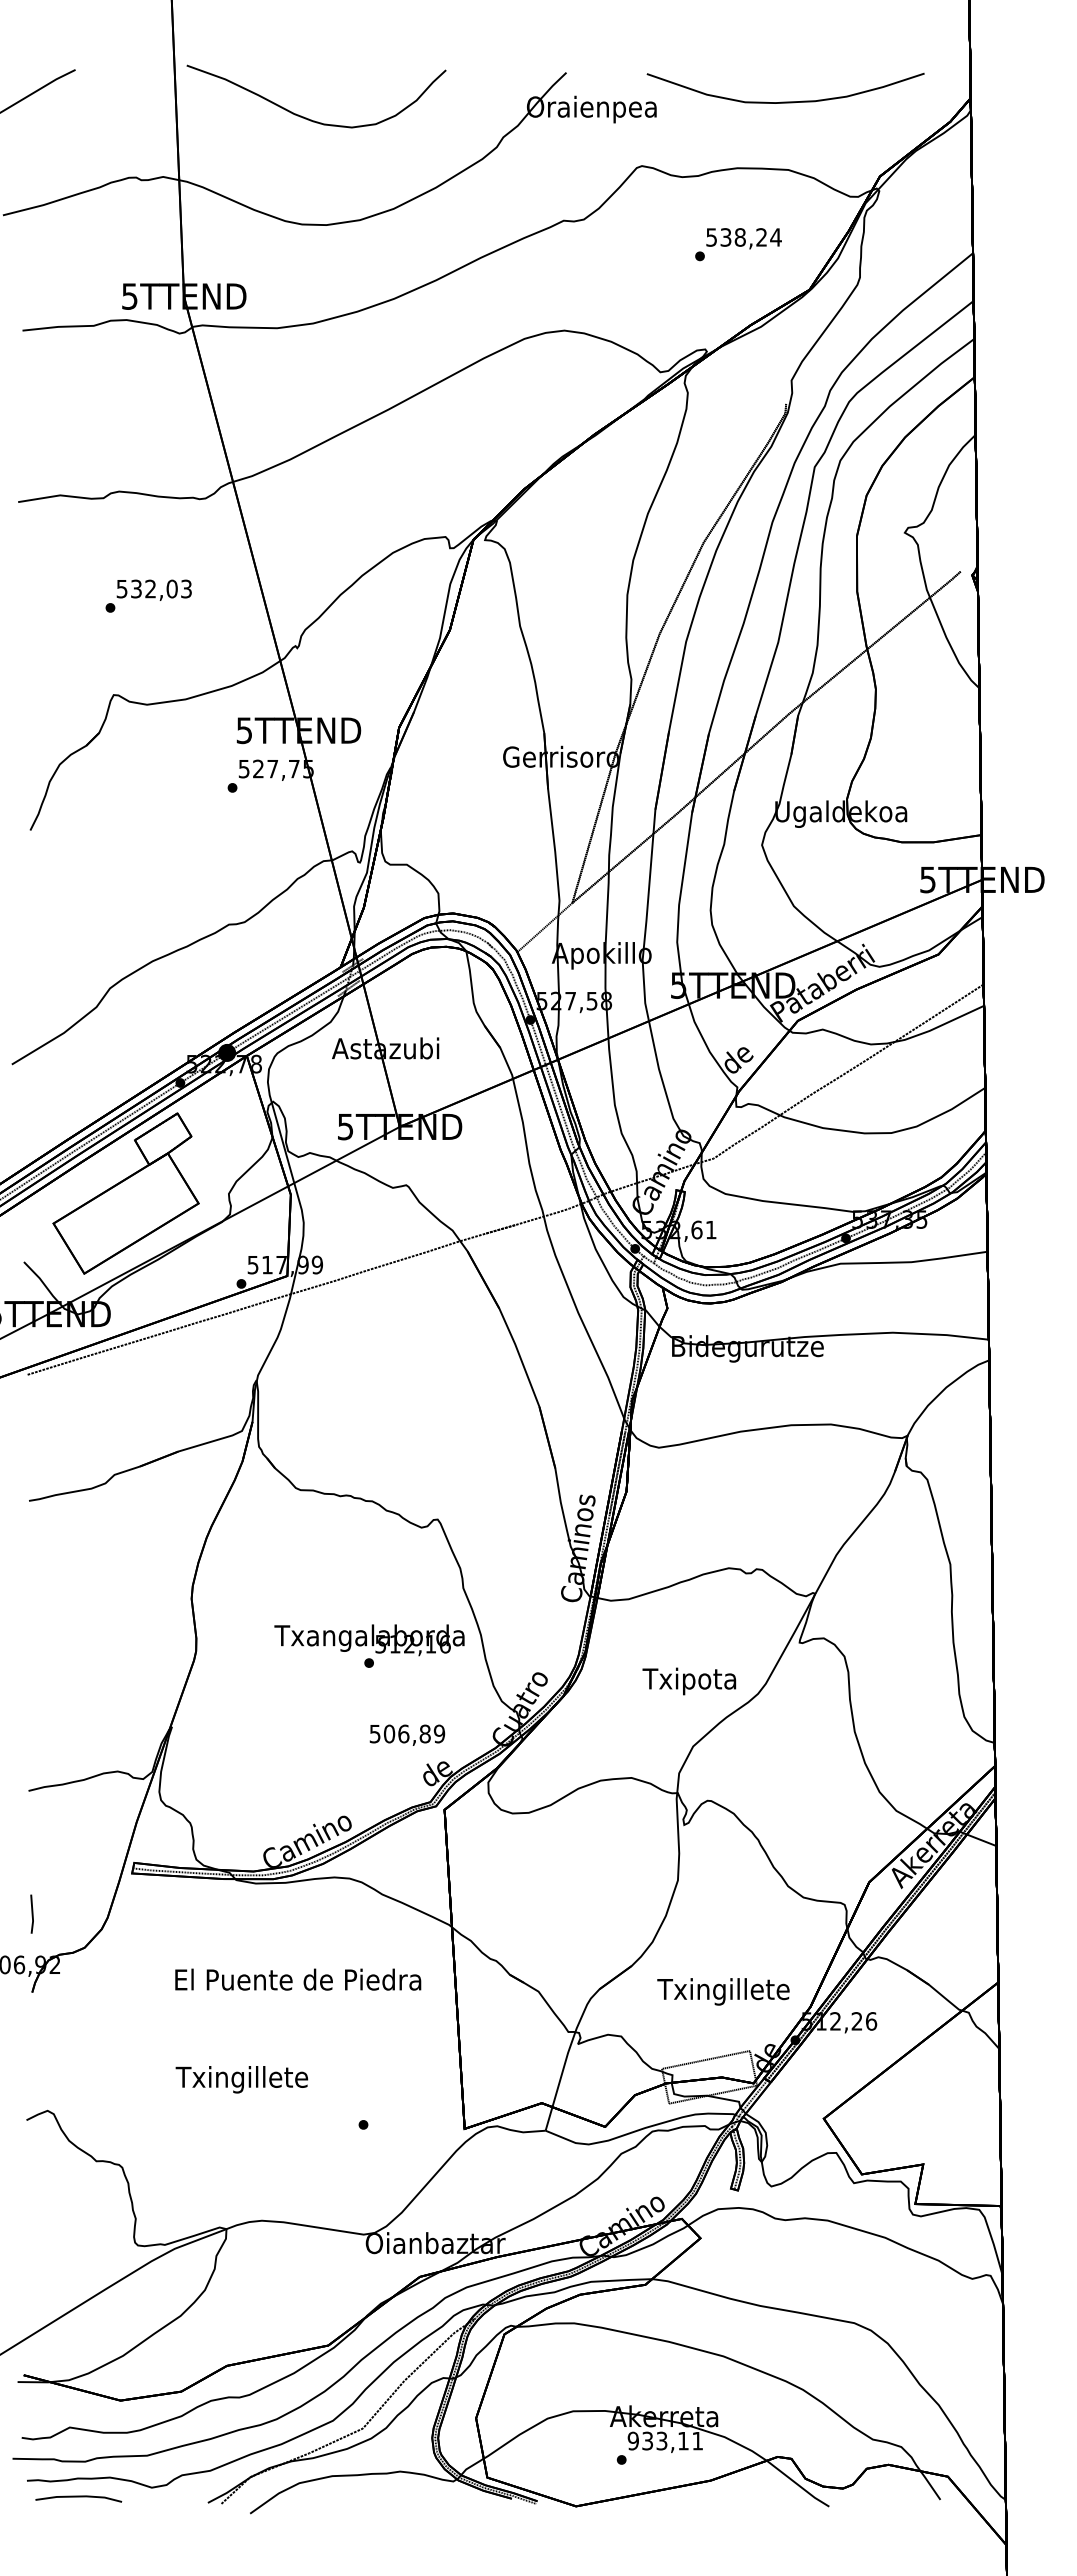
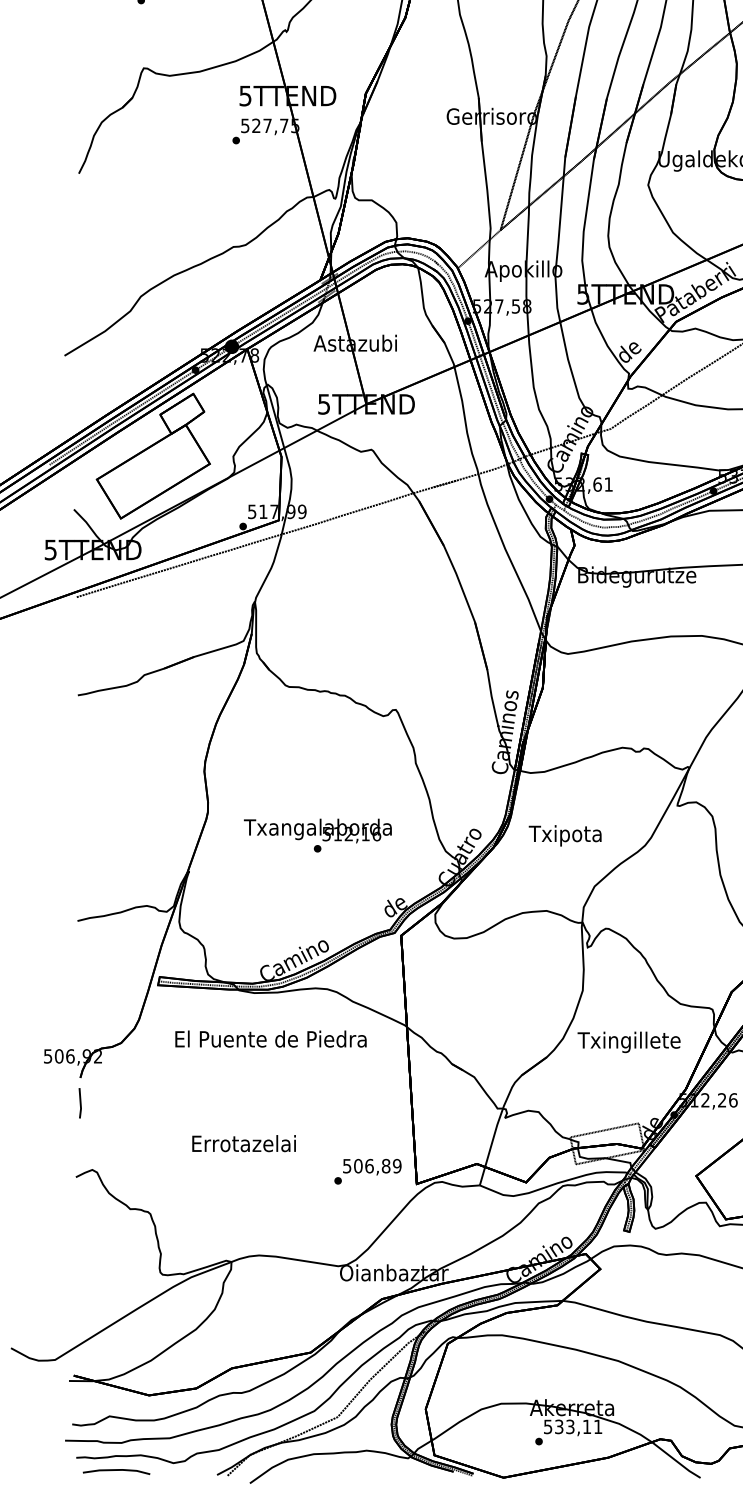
text: (369, 1645) -> (317, 835), moved
text: (689, 1681) -> (565, 835), moved
text: (407, 1734) -> (372, 1166), moved
line: (31, 1913) -> (79, 1102), moved
text: (298, 1979) -> (271, 1038), moved
text: (723, 1991) -> (629, 1042), moved
text: (242, 2079) -> (243, 1145), Txingillete -> Errotazelai
text: (632, 2440) -> (547, 1426), 933,11 -> 533,11

